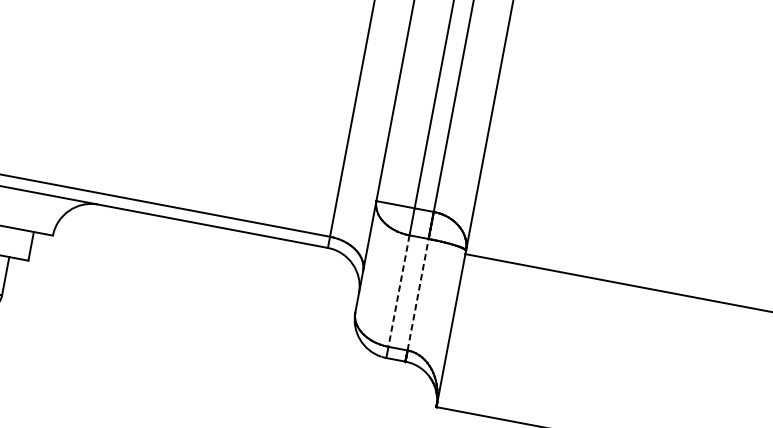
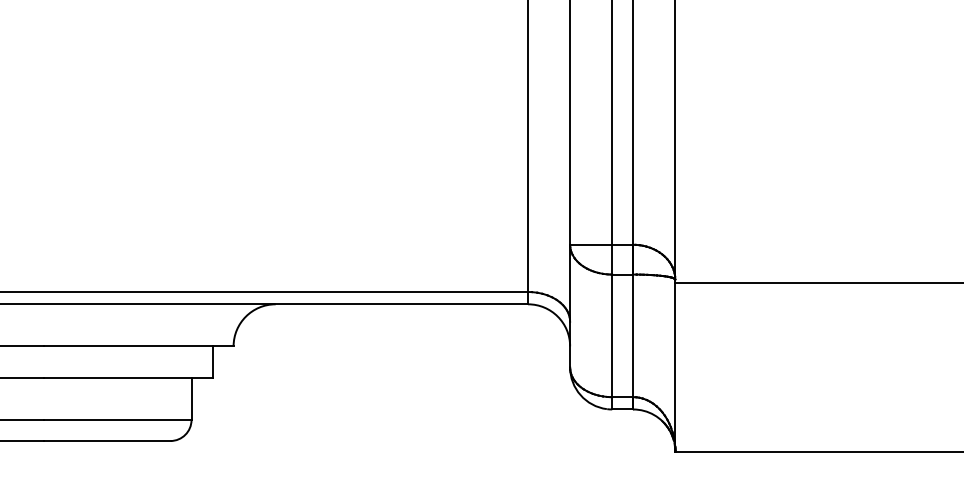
line: (399, 291) -> (612, 336), dashed -> solid
line: (418, 294) -> (633, 335), dashed -> solid

